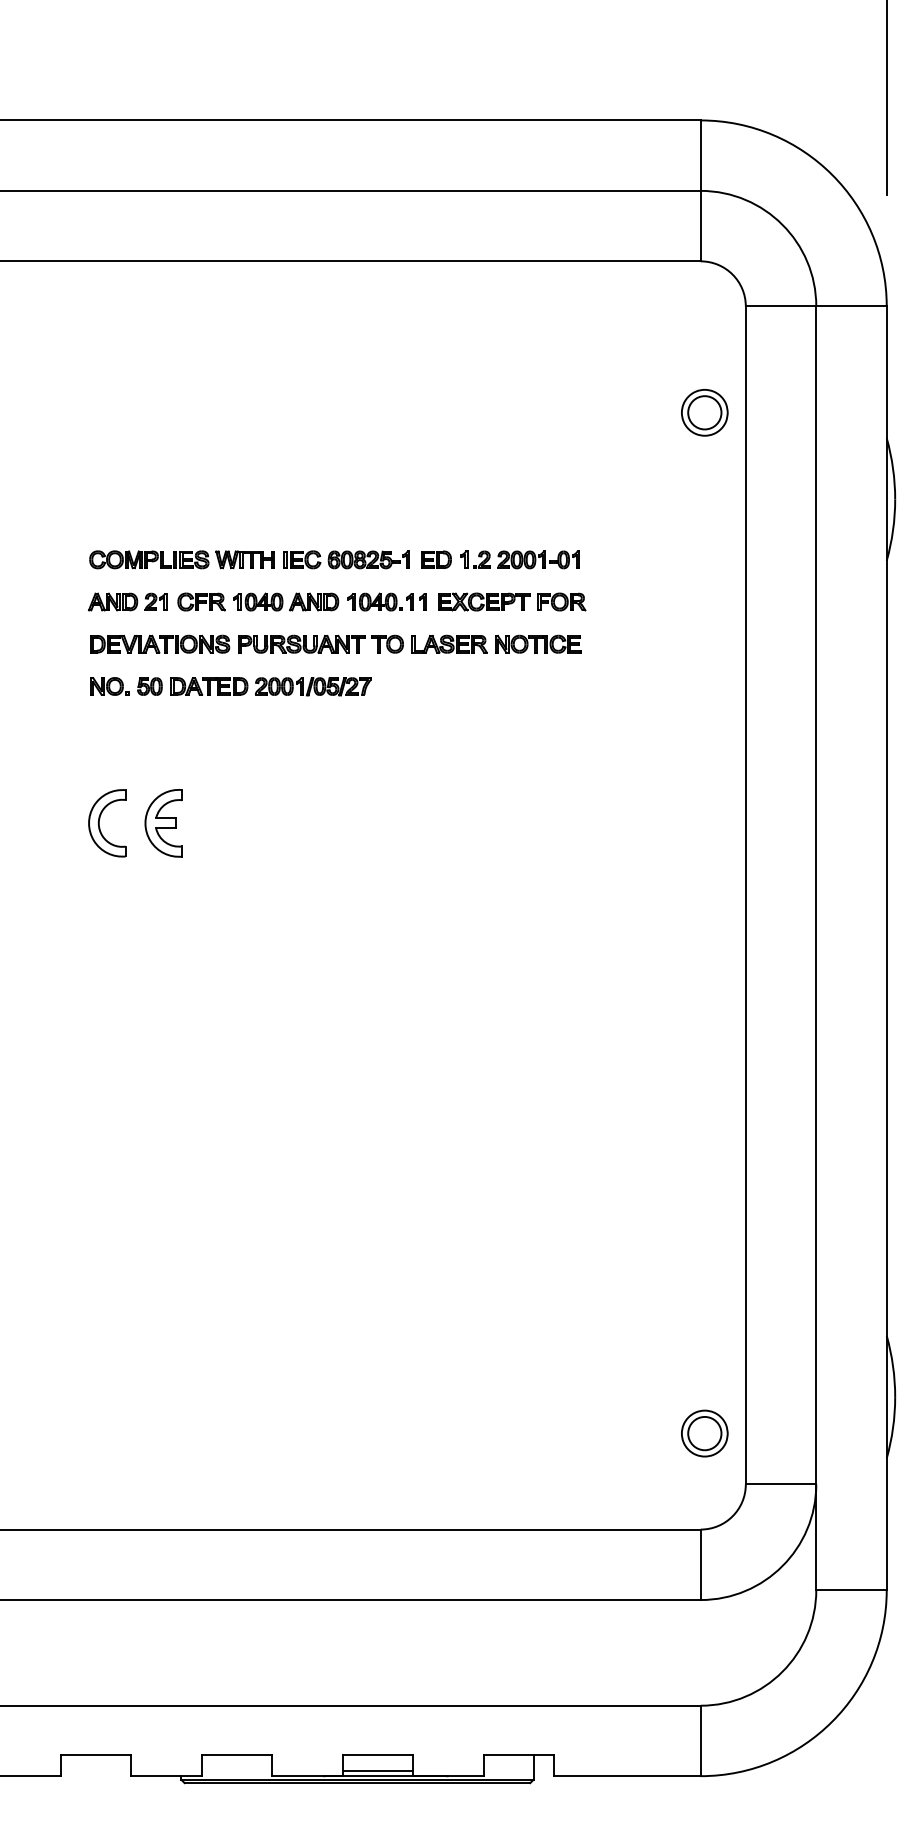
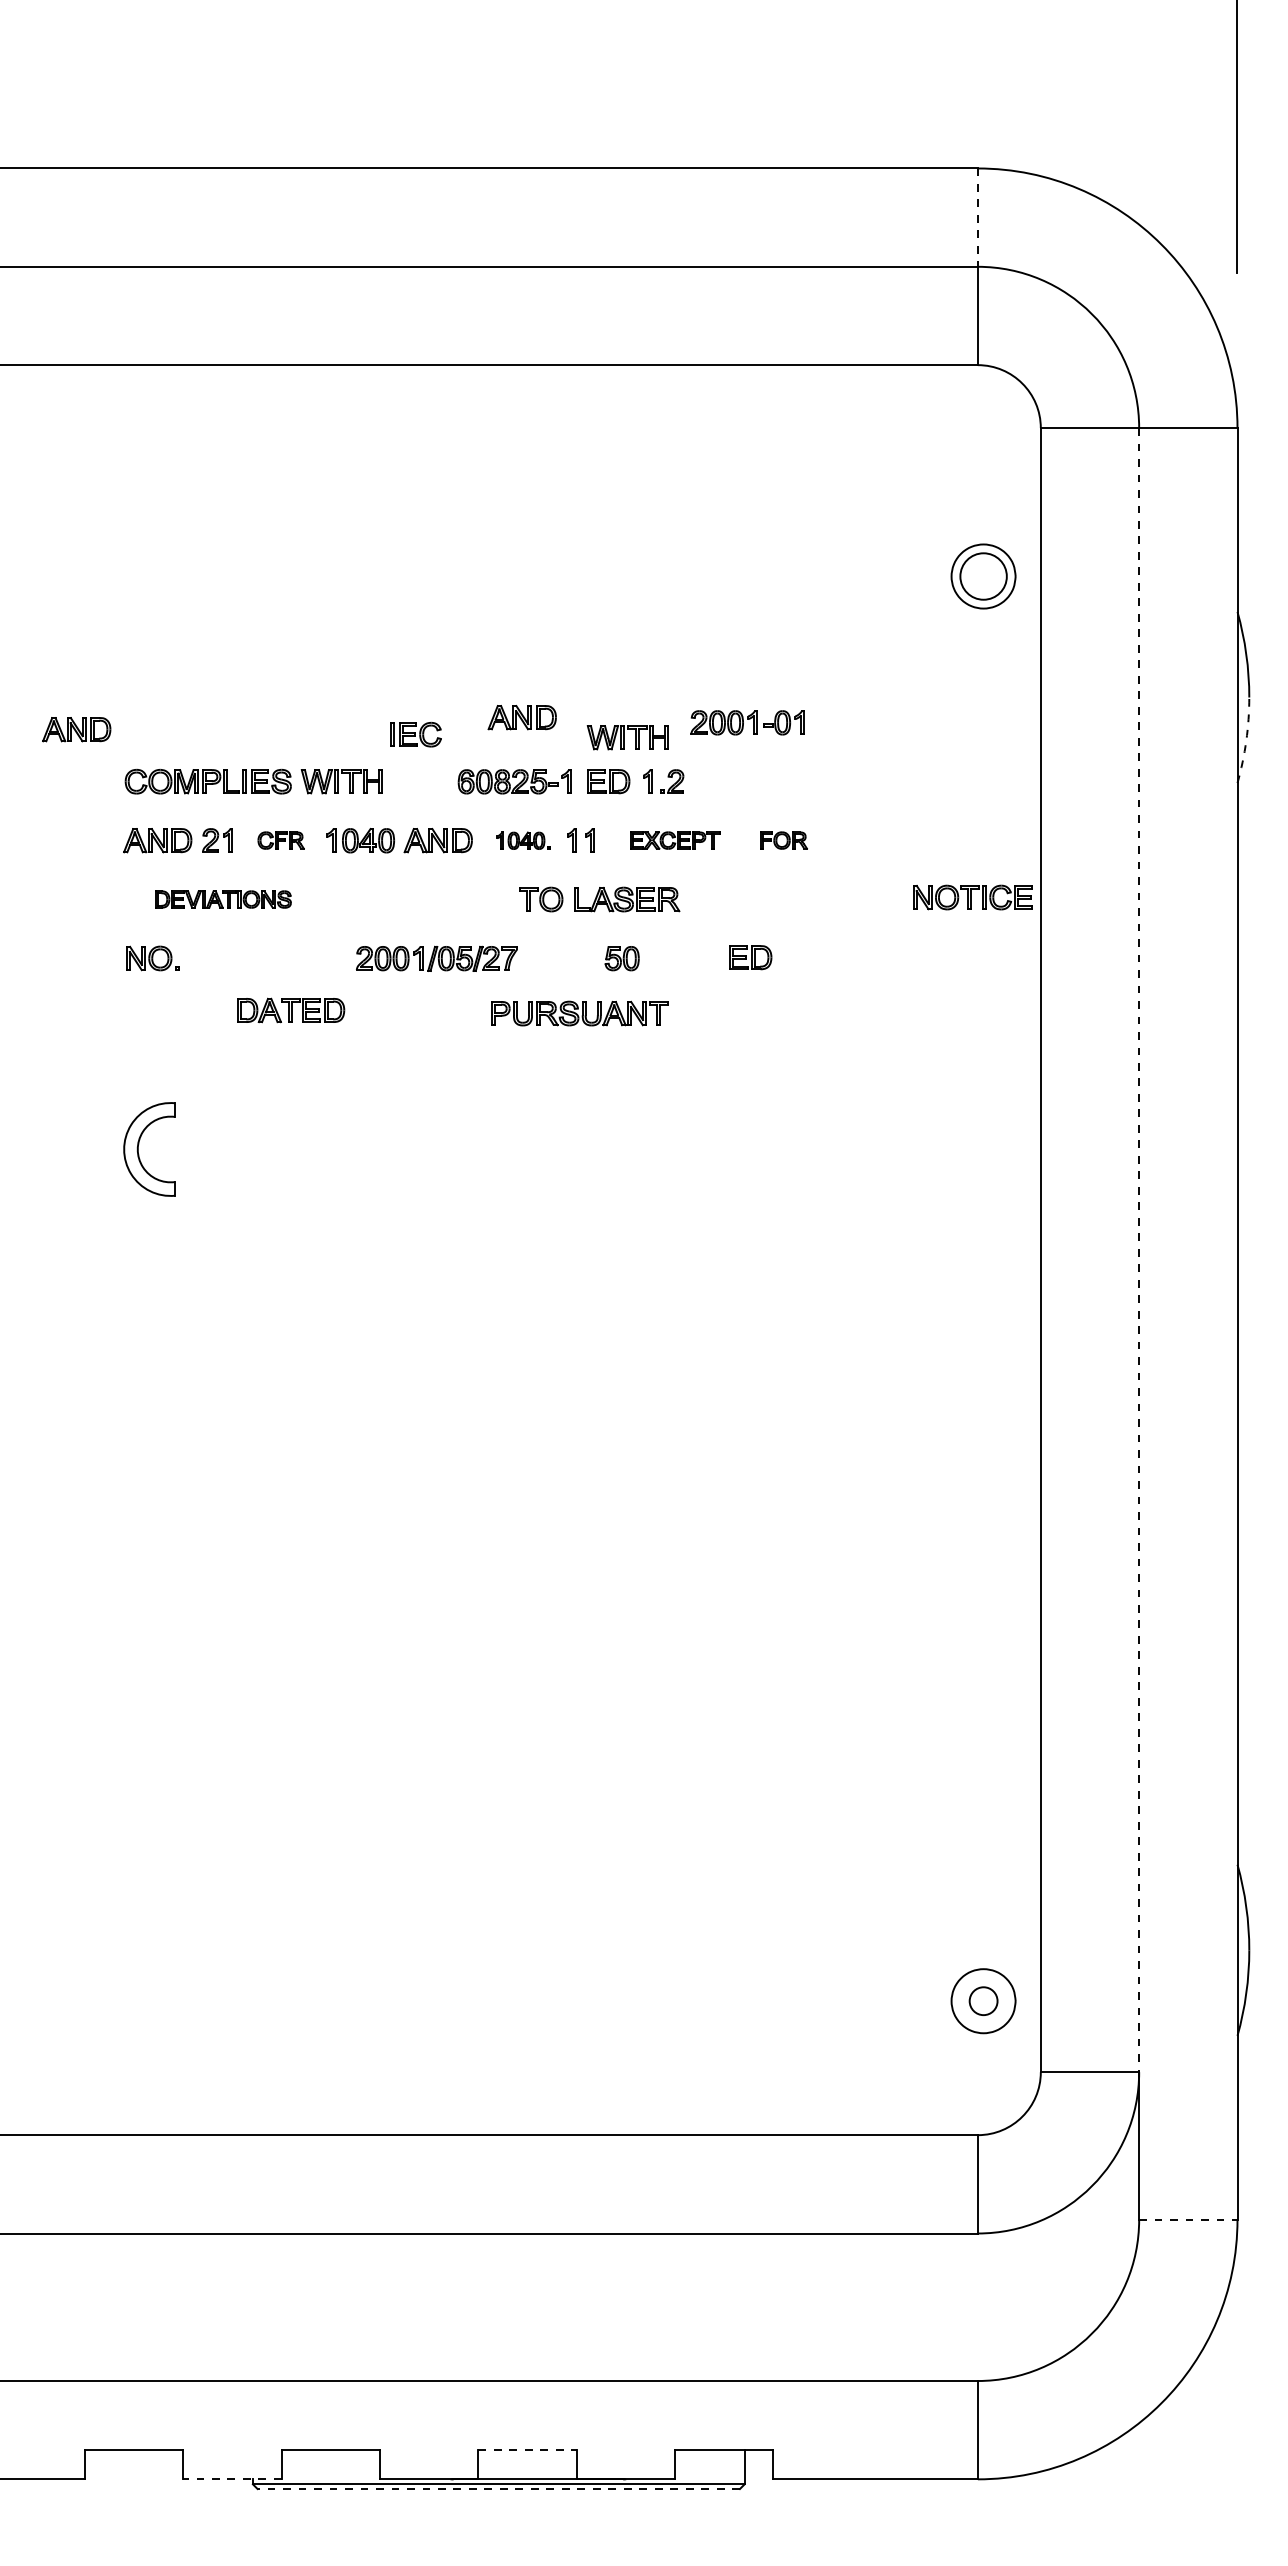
line: (700, 156) -> (977, 218), solid -> dashed
part: (373, 513) -> (521, 717), added
part: (54, 522) -> (76, 729), added
part: (449, 528) -> (627, 737), added
arc: (893, 530) -> (1246, 740), solid -> dashed
part: (302, 559) -> (415, 734), moved
part: (538, 559) -> (747, 722), moved
part: (201, 601) -> (280, 840), size x0.7
part: (375, 601) -> (523, 840), size x0.7
part: (484, 601) -> (675, 840), size x0.7
part: (561, 601) -> (783, 840), size x0.7
part: (160, 644) -> (223, 899), size x0.7
part: (301, 644) -> (579, 1013), moved
part: (537, 644) -> (972, 897), moved
part: (537, 685) -> (750, 957), added
part: (149, 686) -> (621, 958), moved
part: (209, 686) -> (291, 1010), moved
part: (163, 823) -> (228, 1149), removed
line: (816, 895) -> (1139, 1250), solid -> dashed
circle: (704, 1433) -> (983, 2000), size x0.6
line: (851, 1590) -> (1188, 2219), solid -> dashed
line: (378, 1754) -> (528, 2449), solid -> dashed
line: (378, 1771) -> (527, 2472), removed
line: (166, 1776) -> (232, 2479), solid -> dashed
line: (357, 1783) -> (498, 2489), solid -> dashed

